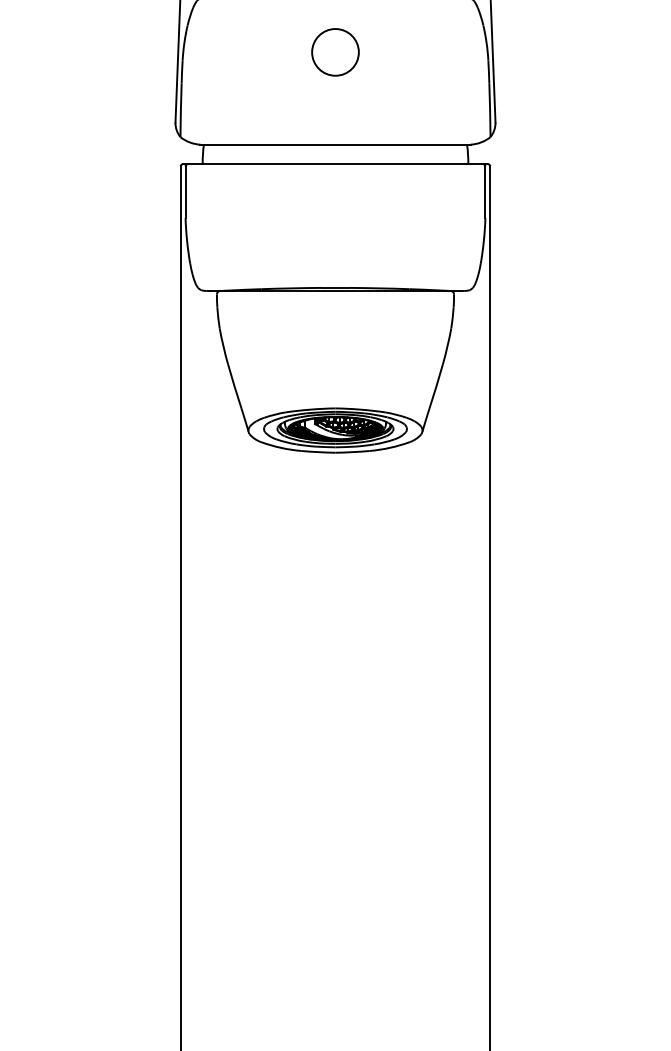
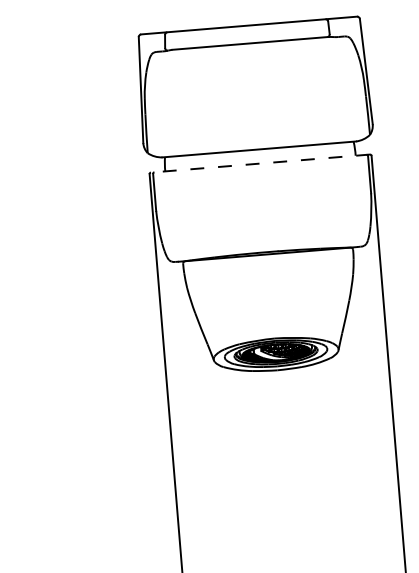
circle: (335, 52) -> (253, 83), removed
line: (335, 164) -> (260, 163), solid -> dashed

